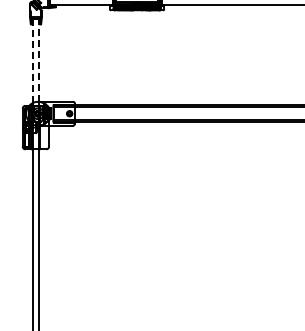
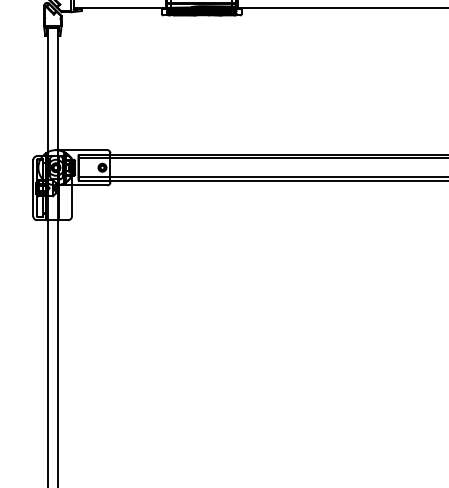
line: (39, 59) -> (58, 87), dashed -> solid
line: (32, 61) -> (47, 90), dashed -> solid

